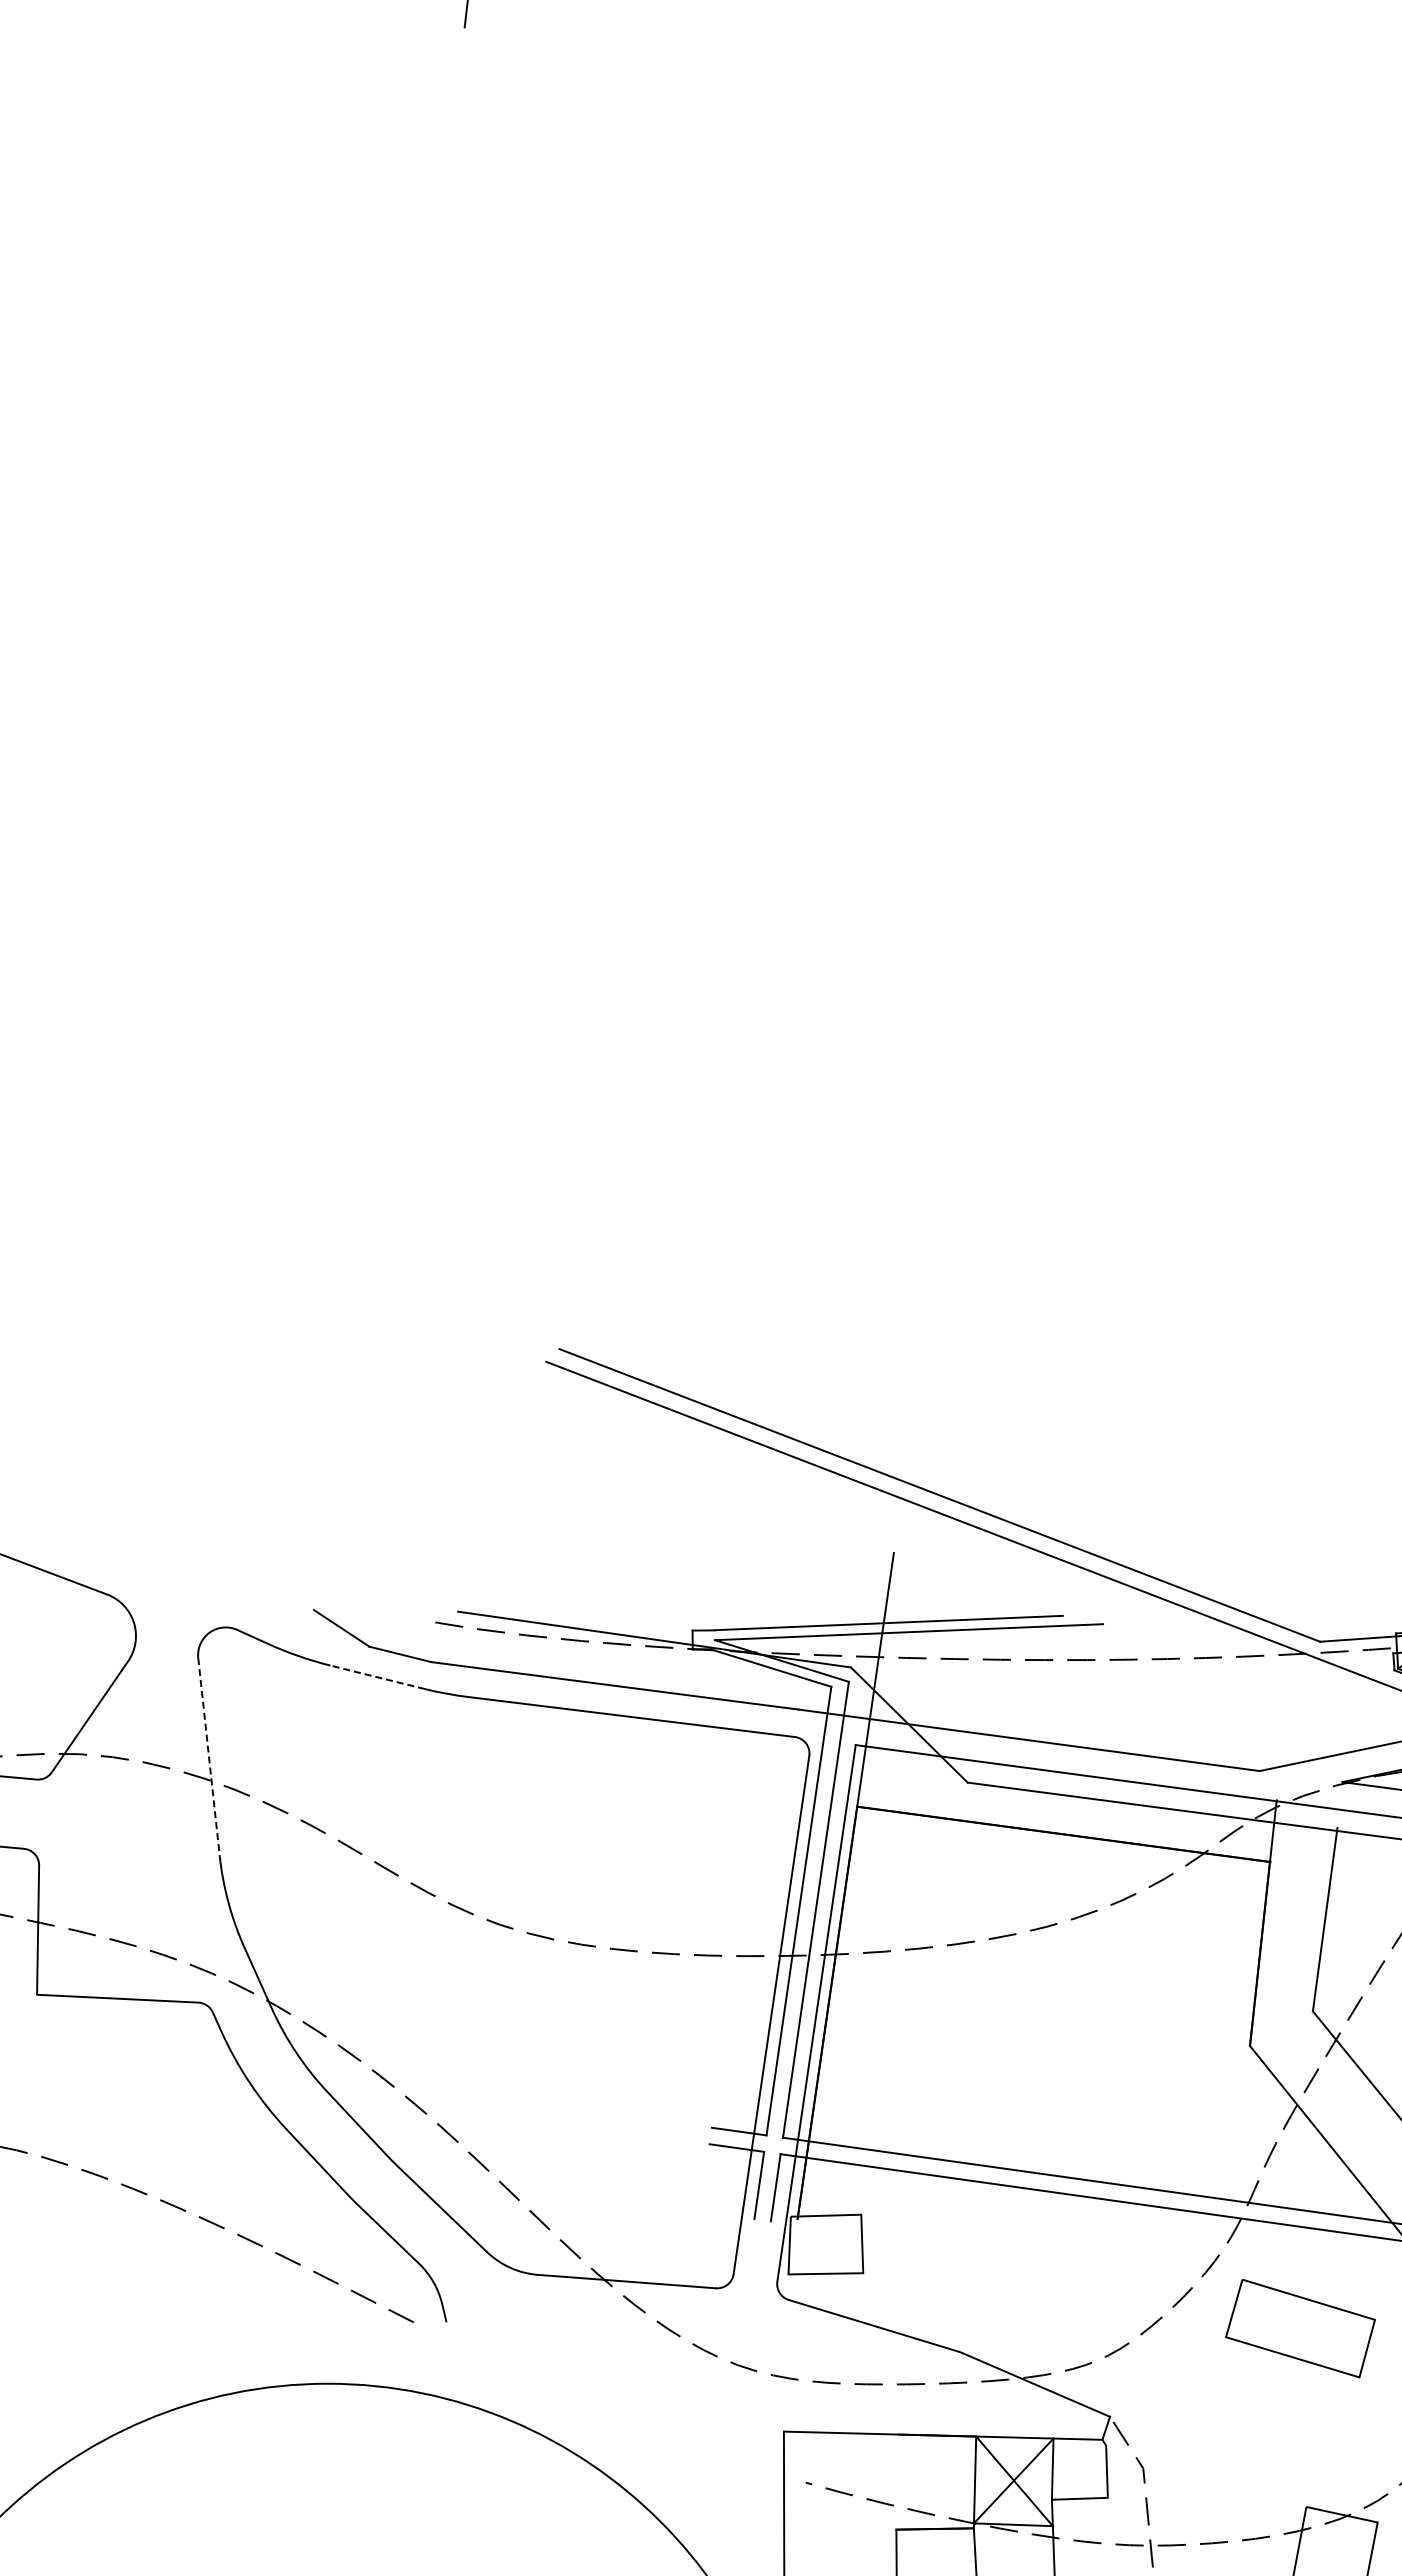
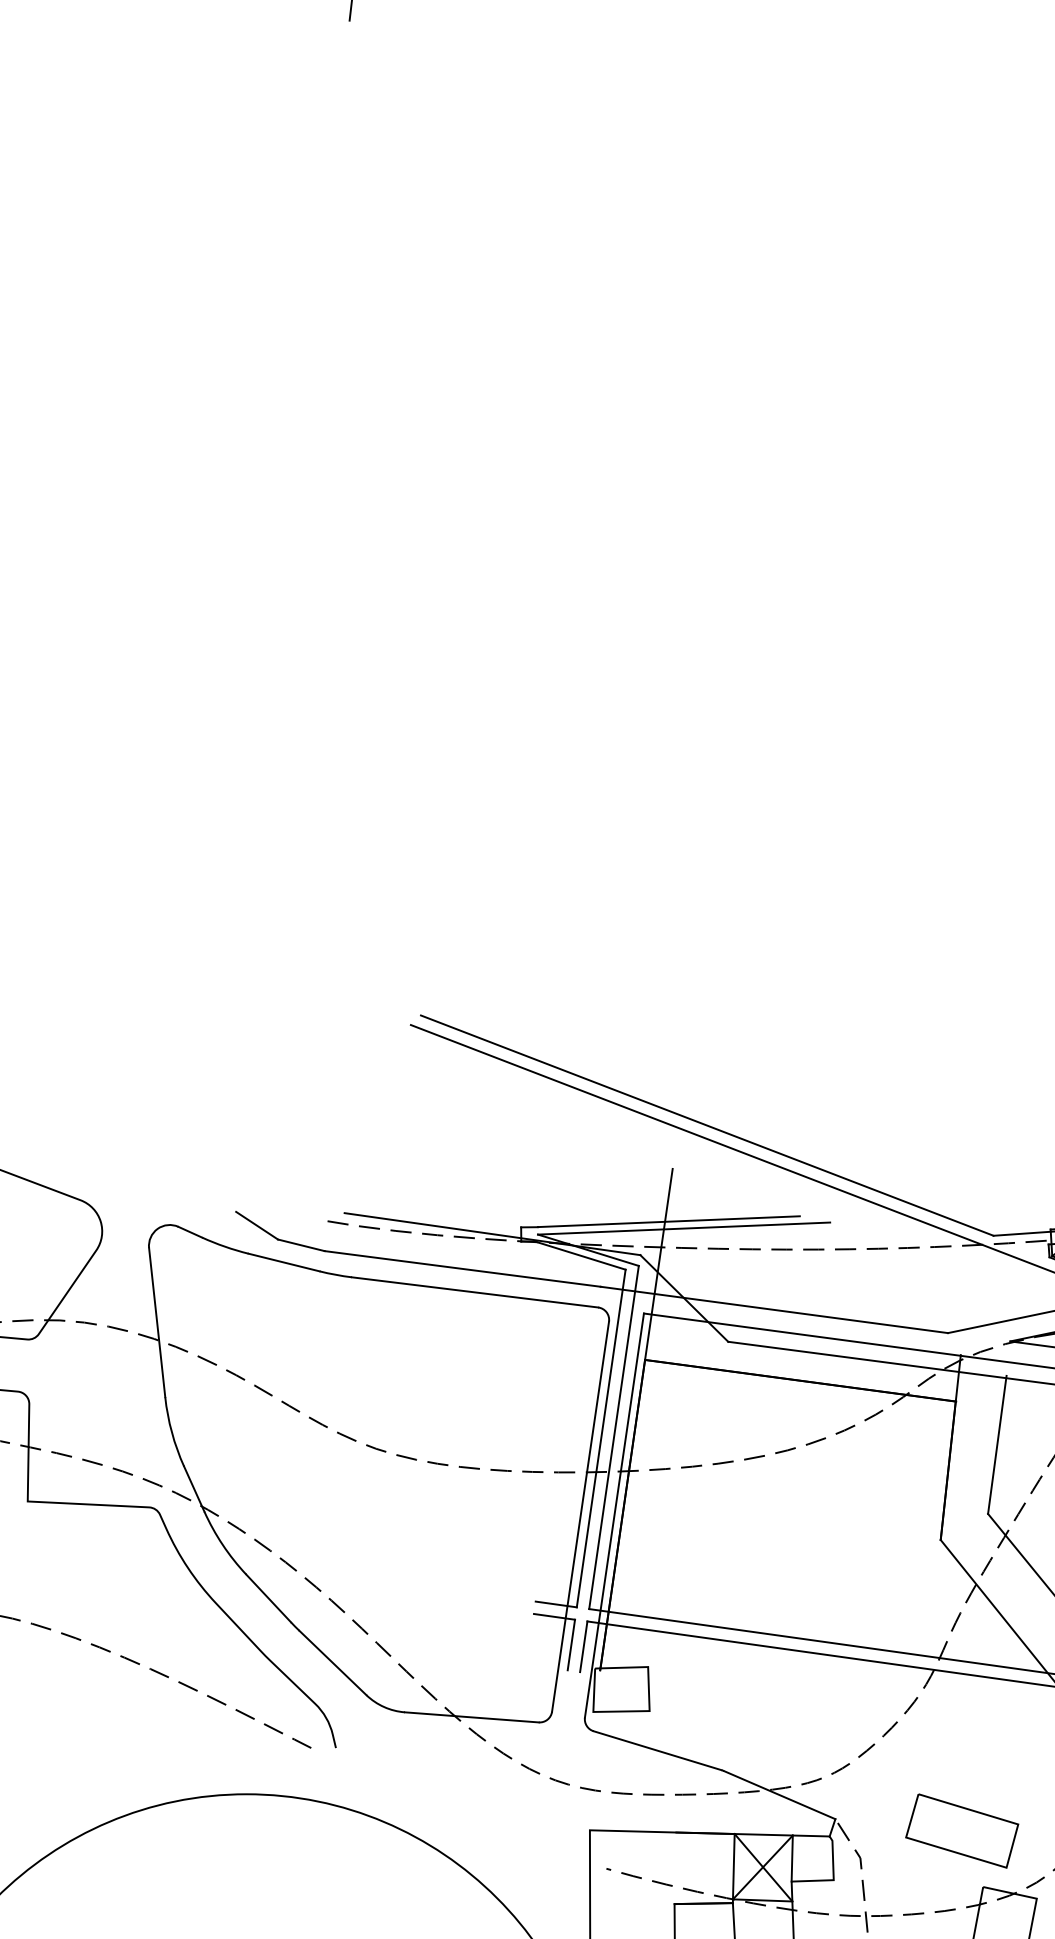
line: (377, 1677) -> (284, 1262), dashed -> solid
line: (209, 1757) -> (157, 1322), dashed -> solid
part: (1300, 2328) -> (962, 1830), moved

